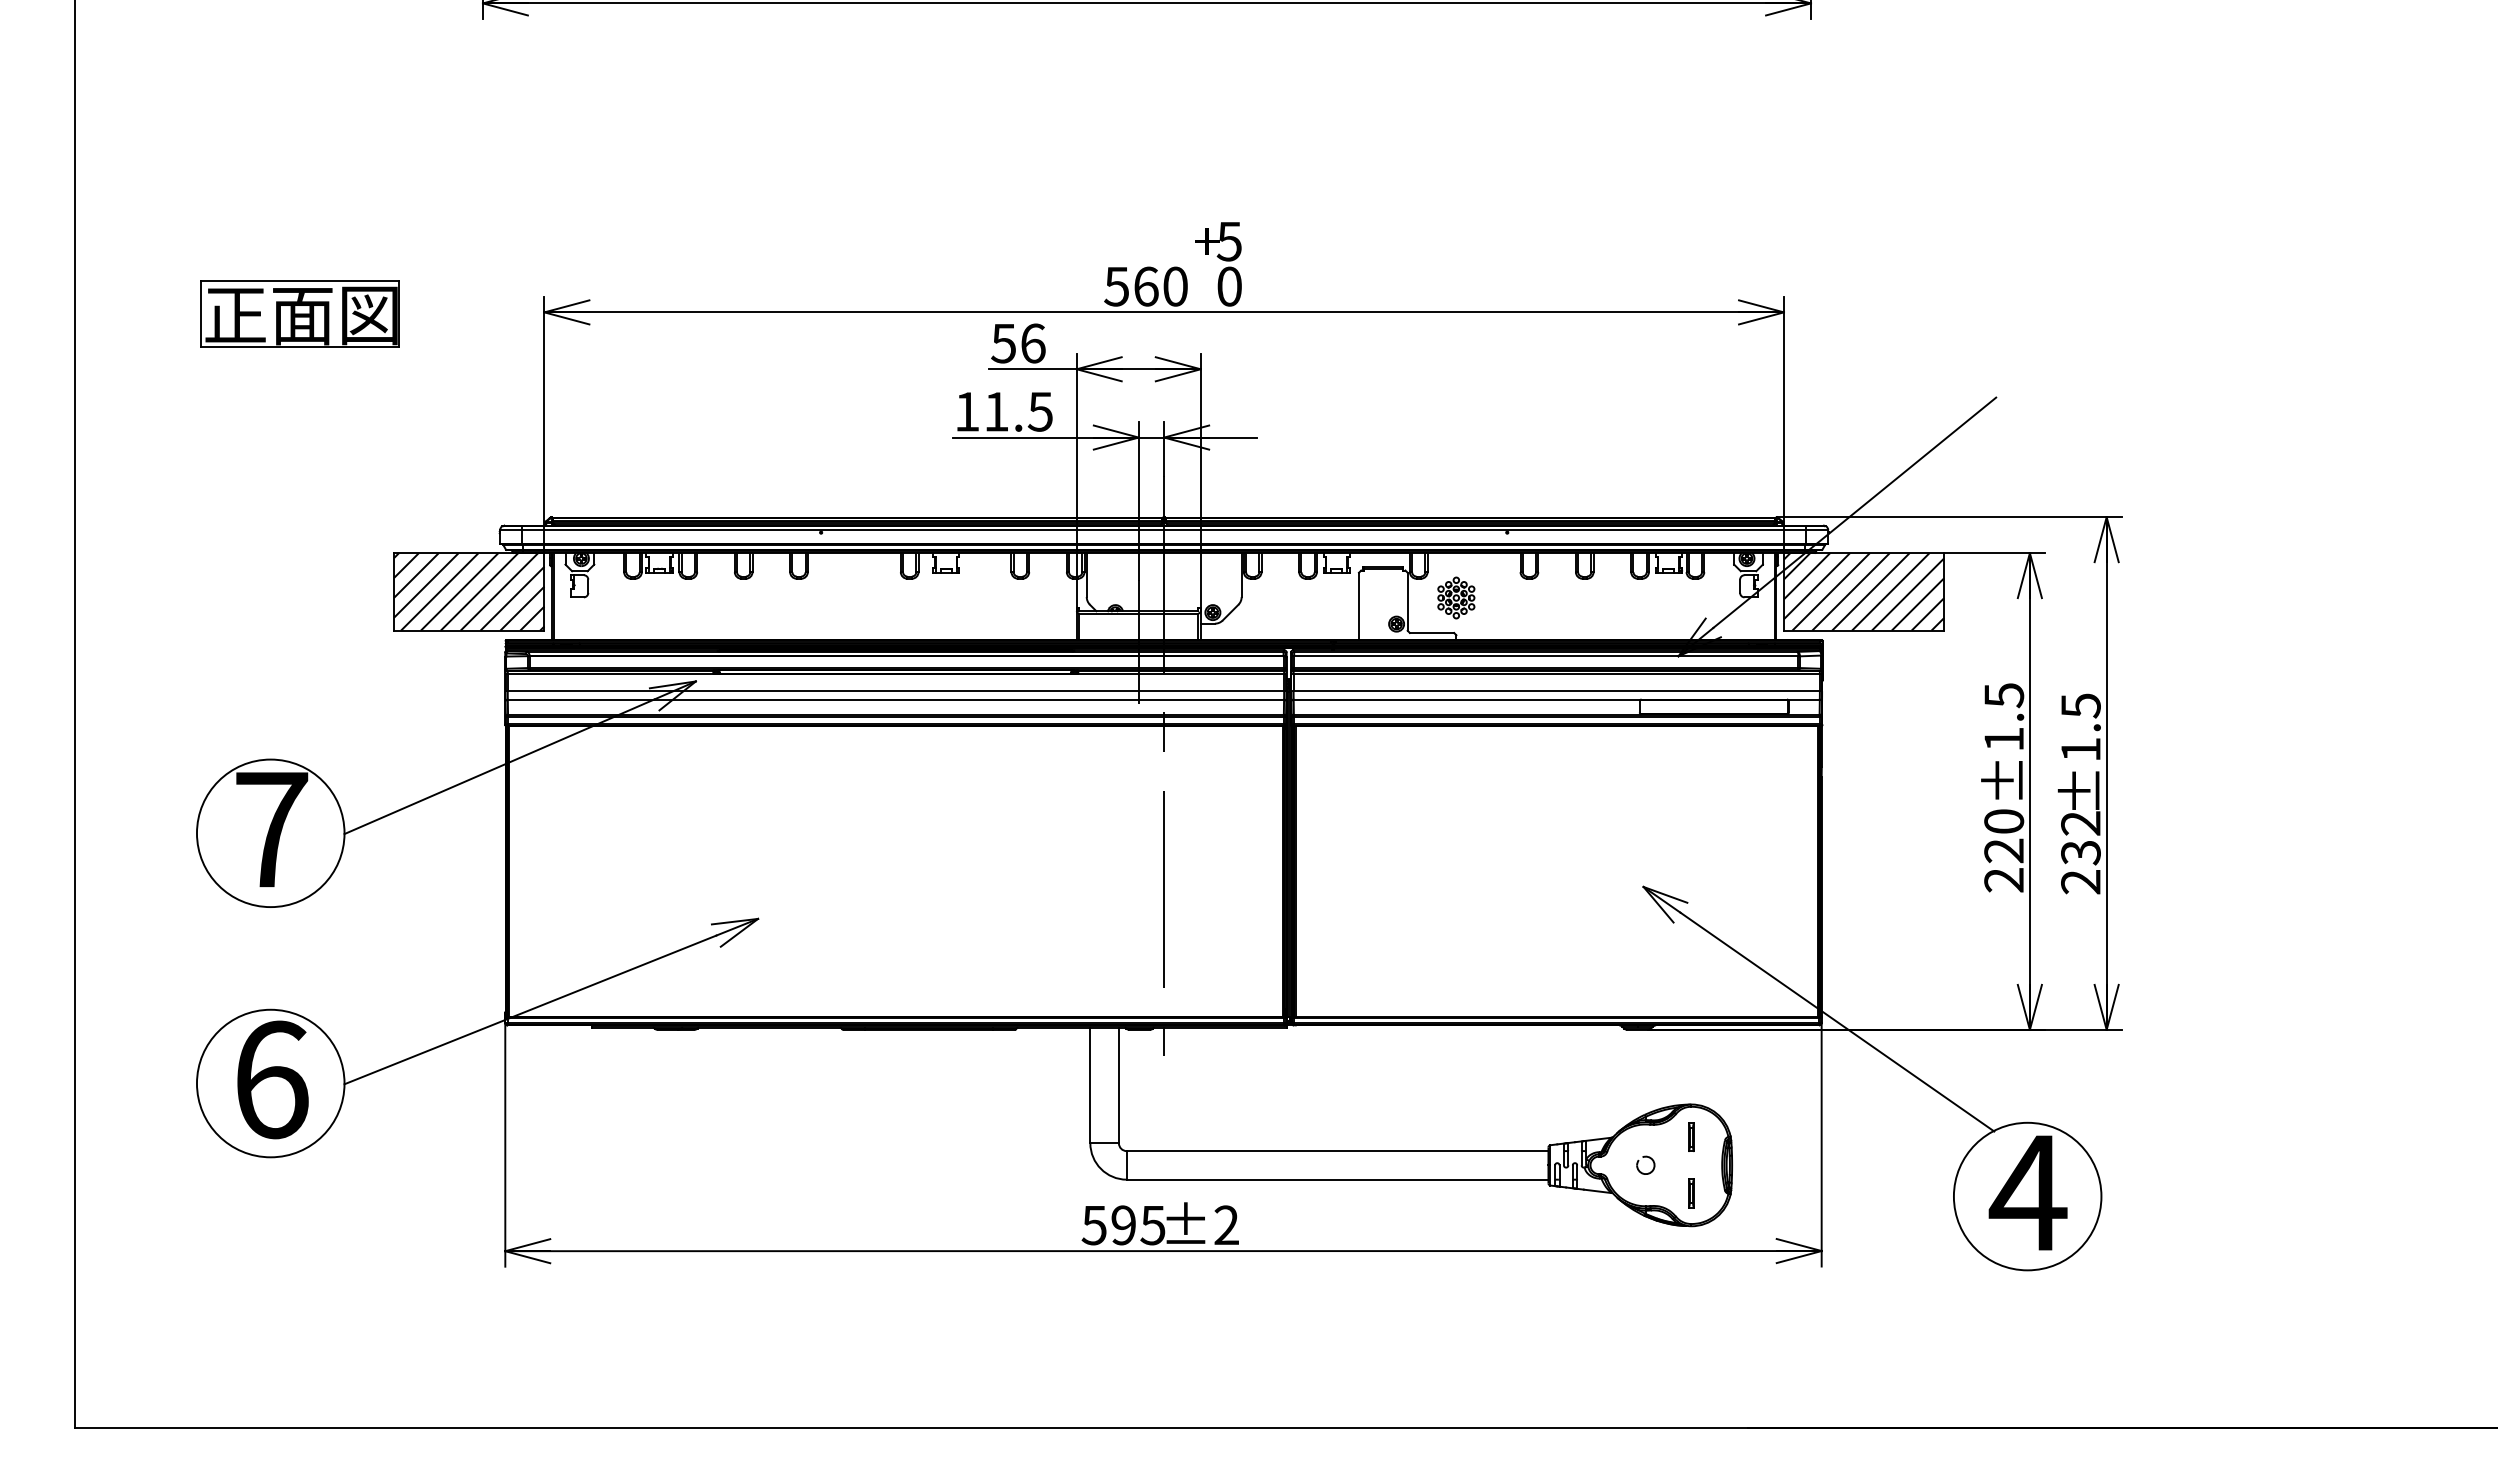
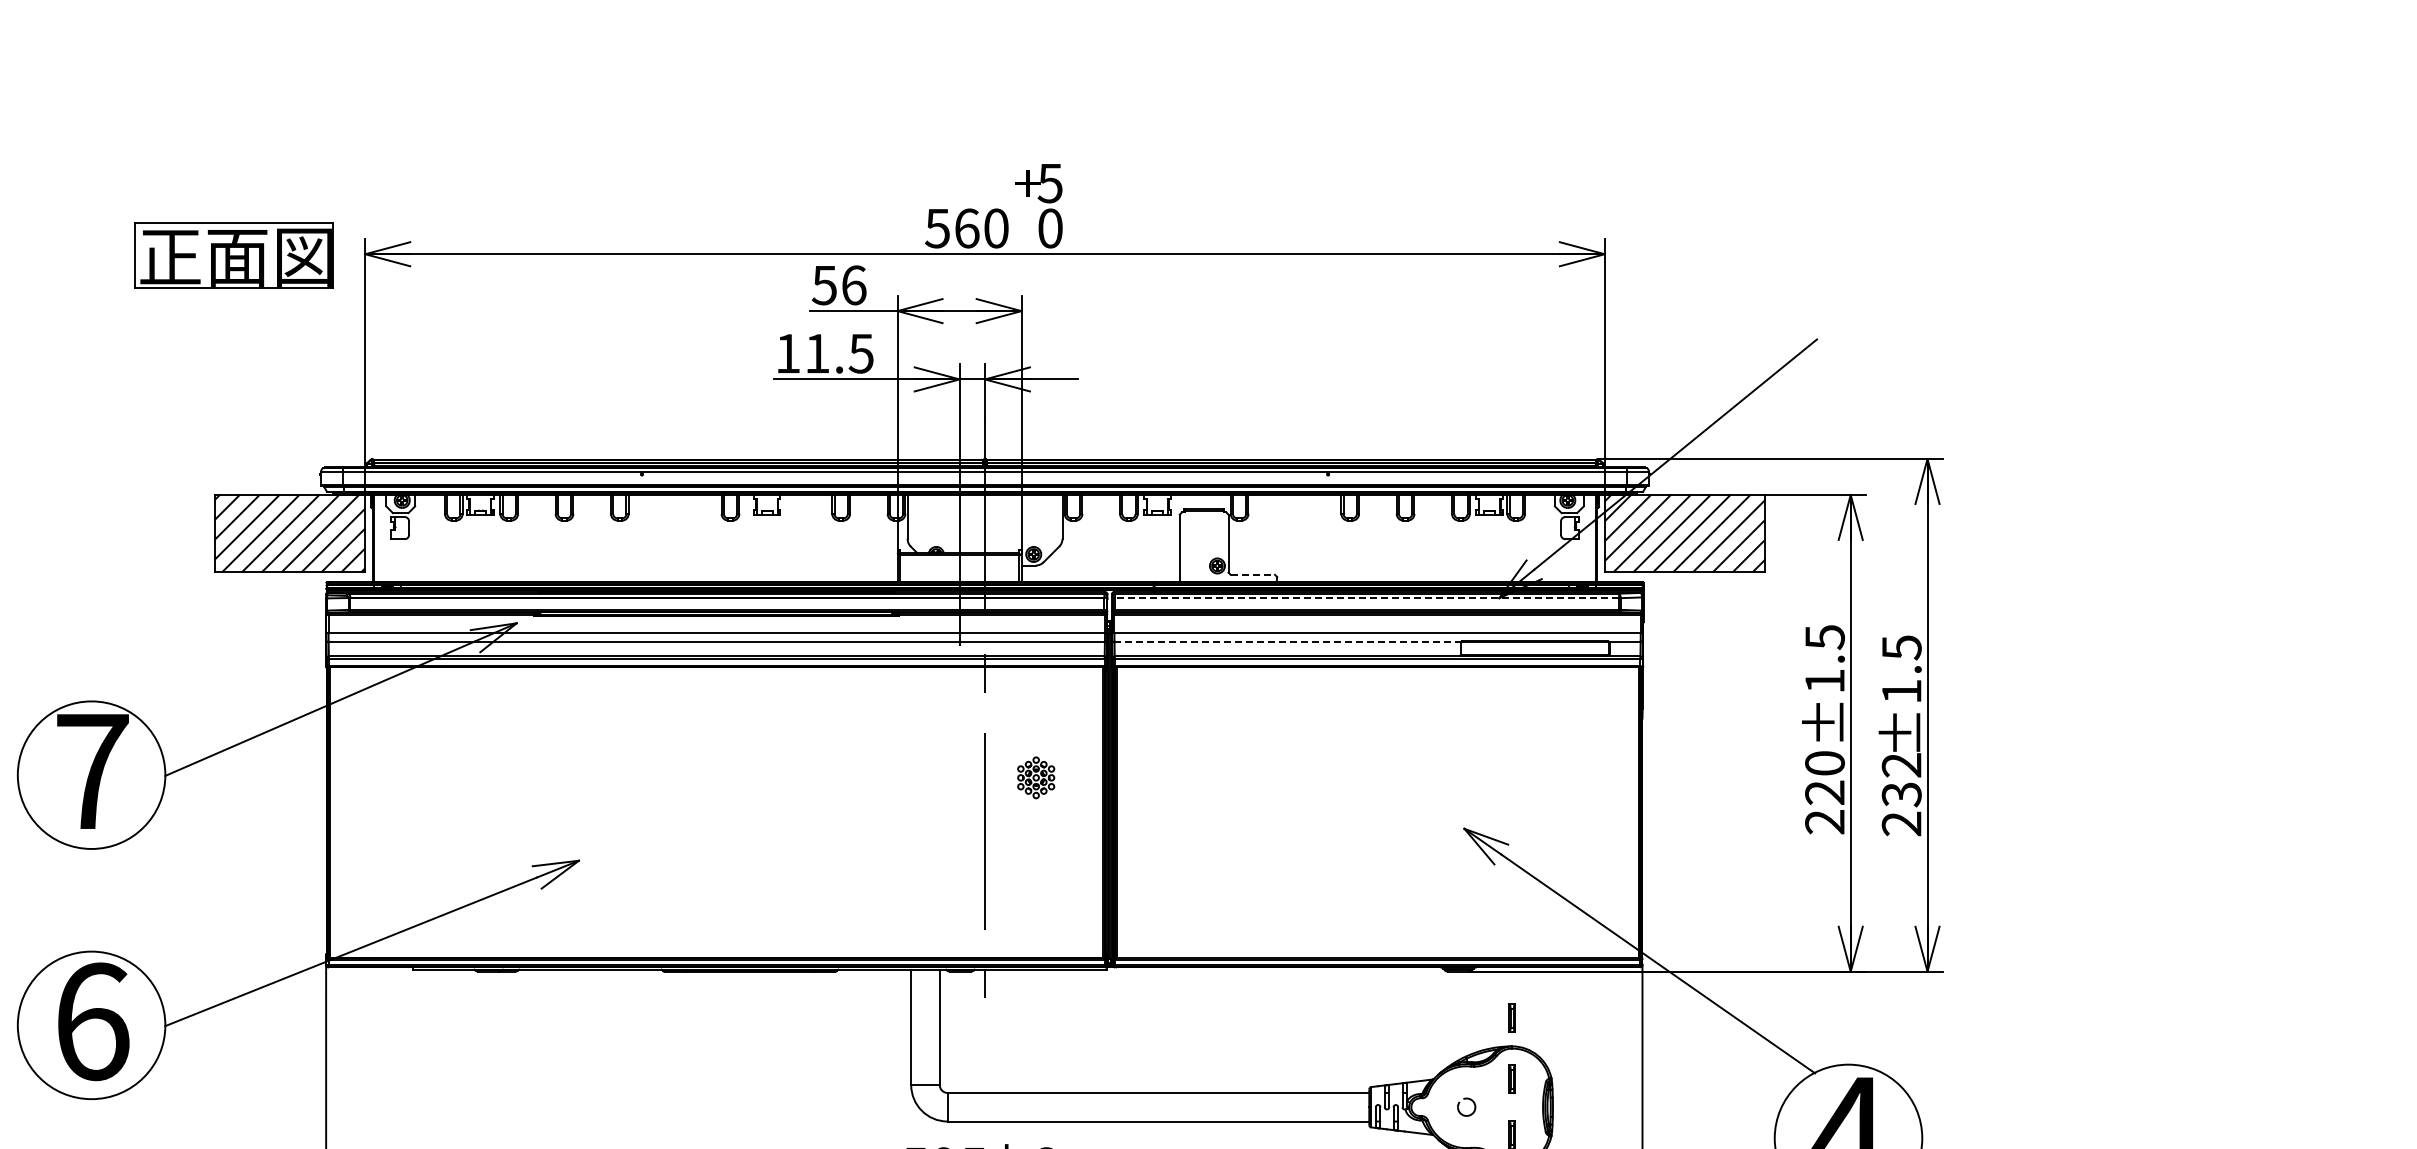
part: (299, 313) -> (234, 255), moved
part: (1456, 597) -> (1036, 777), moved
line: (1432, 632) -> (1253, 574), solid -> dashed
line: (1545, 656) -> (1366, 598), solid -> dashed
line: (1466, 699) -> (1287, 641), solid -> dashed
part: (1691, 1075) -> (1512, 1017), added

